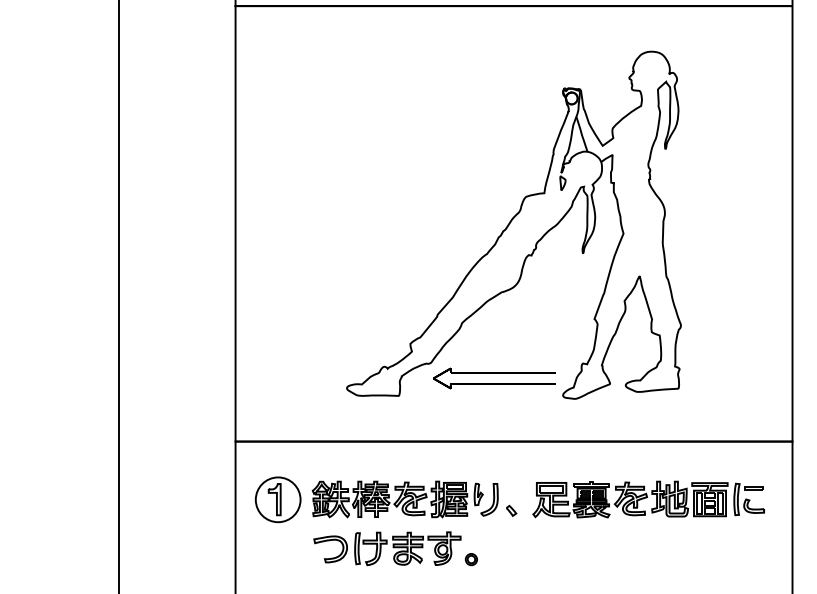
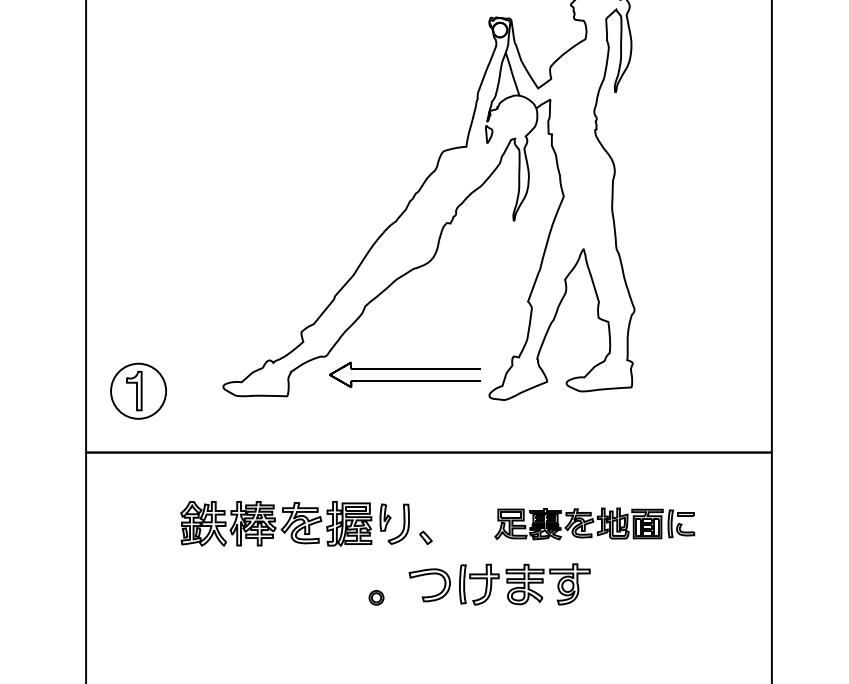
part: (277, 499) -> (137, 390), moved
part: (648, 499) -> (594, 523), size x0.7
part: (387, 548) -> (499, 584), moved

